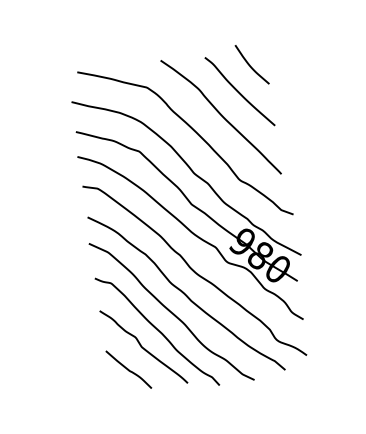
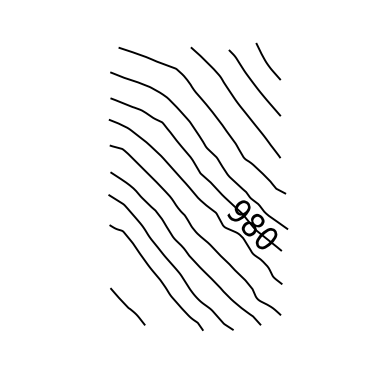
curve: (142, 346) -> (142, 288), removed

